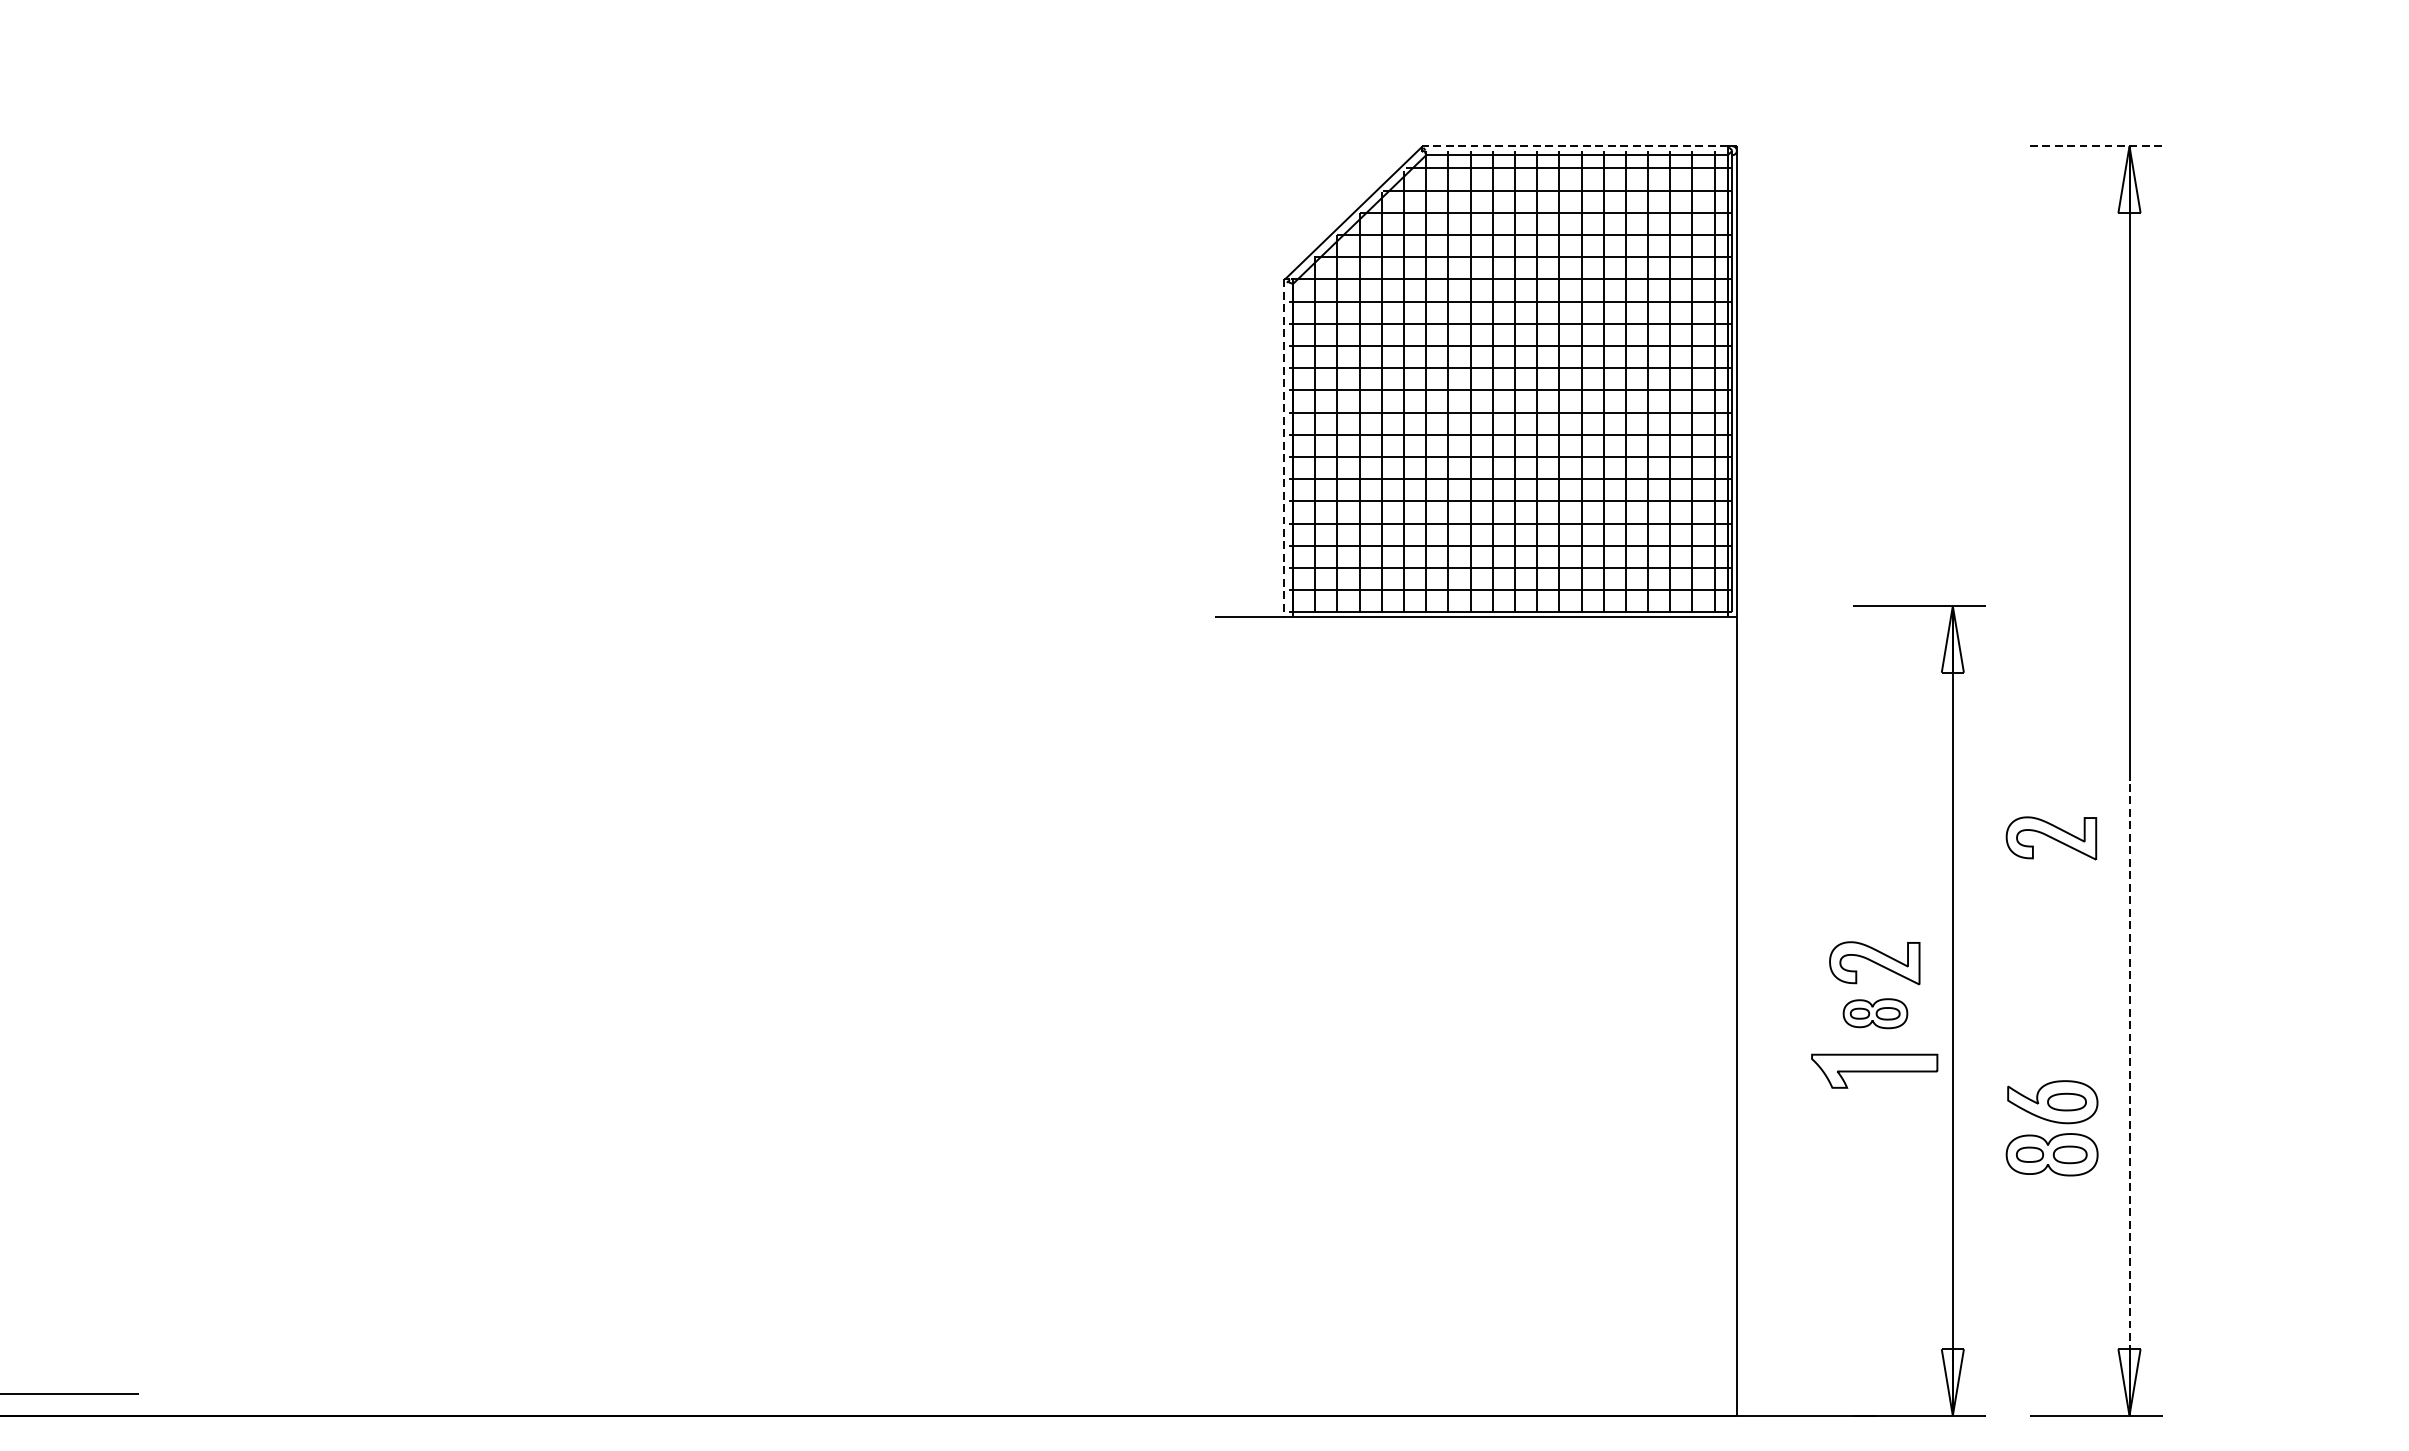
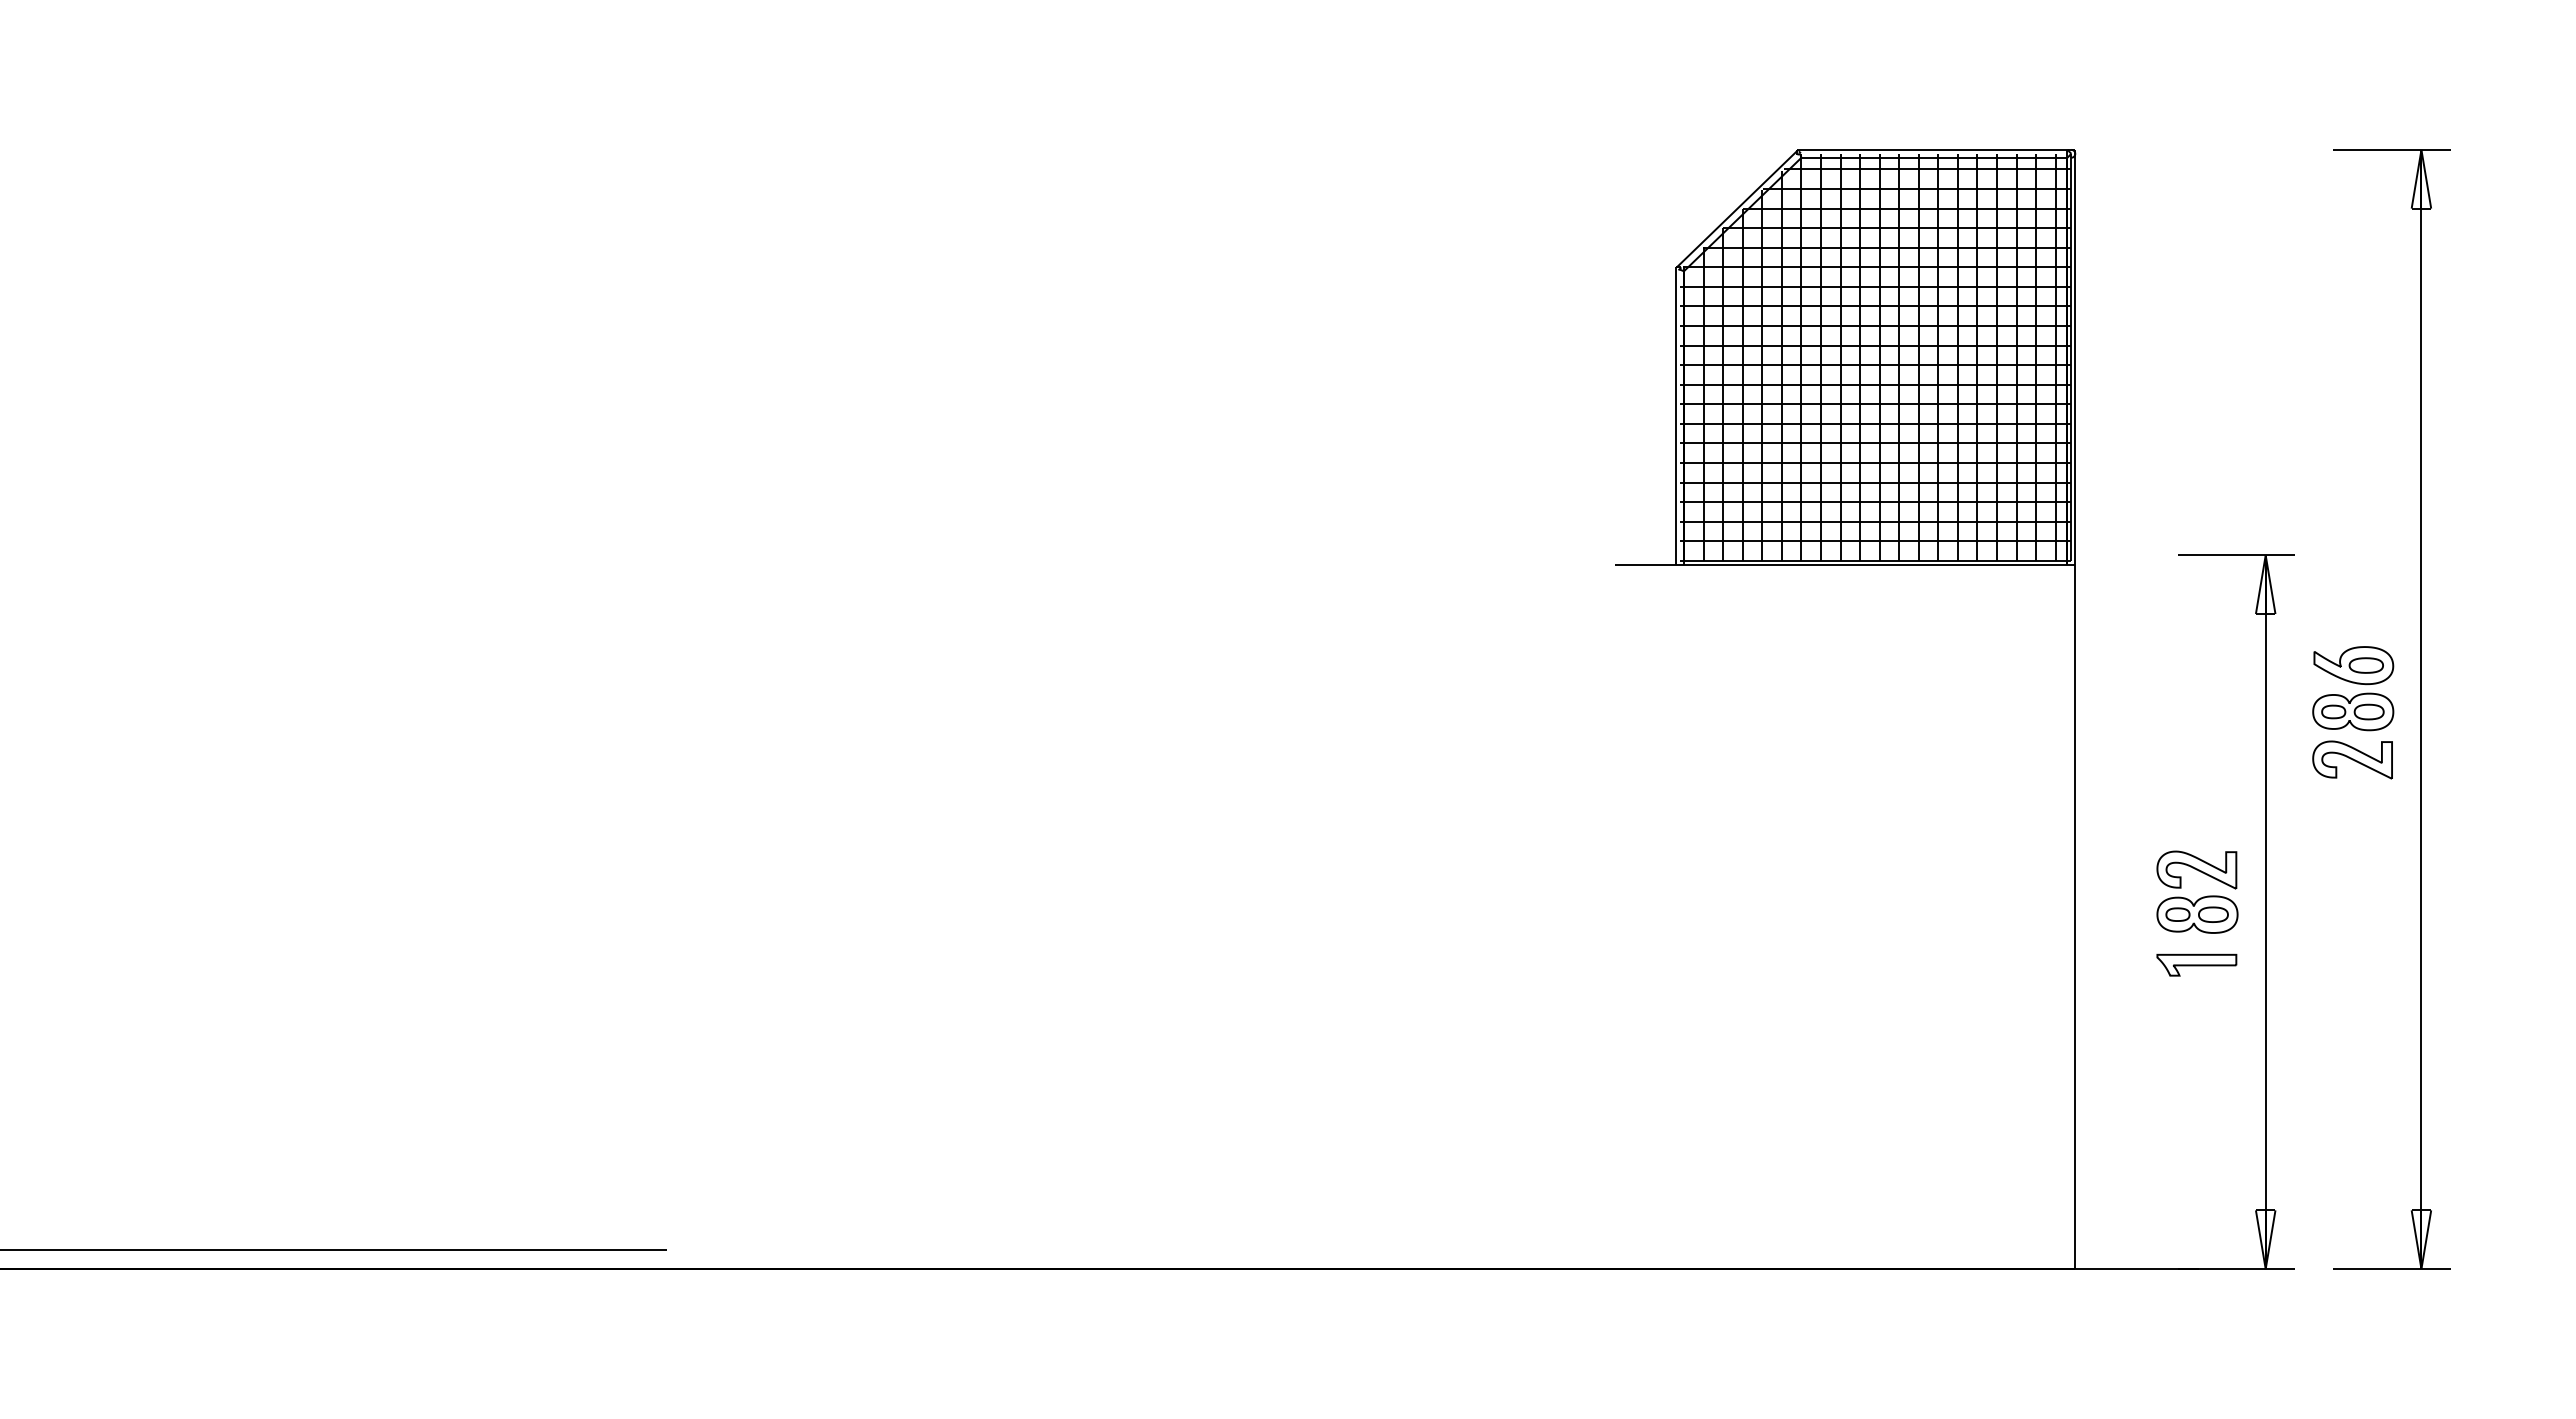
line: (1573, 145) -> (1931, 149), dashed -> solid
line: (2096, 145) -> (2392, 149), dashed -> solid
line: (1284, 448) -> (1676, 416), dashed -> solid
part: (1875, 1013) -> (2197, 914), size x1.43
part: (1874, 1070) -> (2196, 964), size x0.71
line: (2129, 1098) -> (2421, 989), dashed -> solid
part: (2052, 1128) -> (2353, 688), moved

